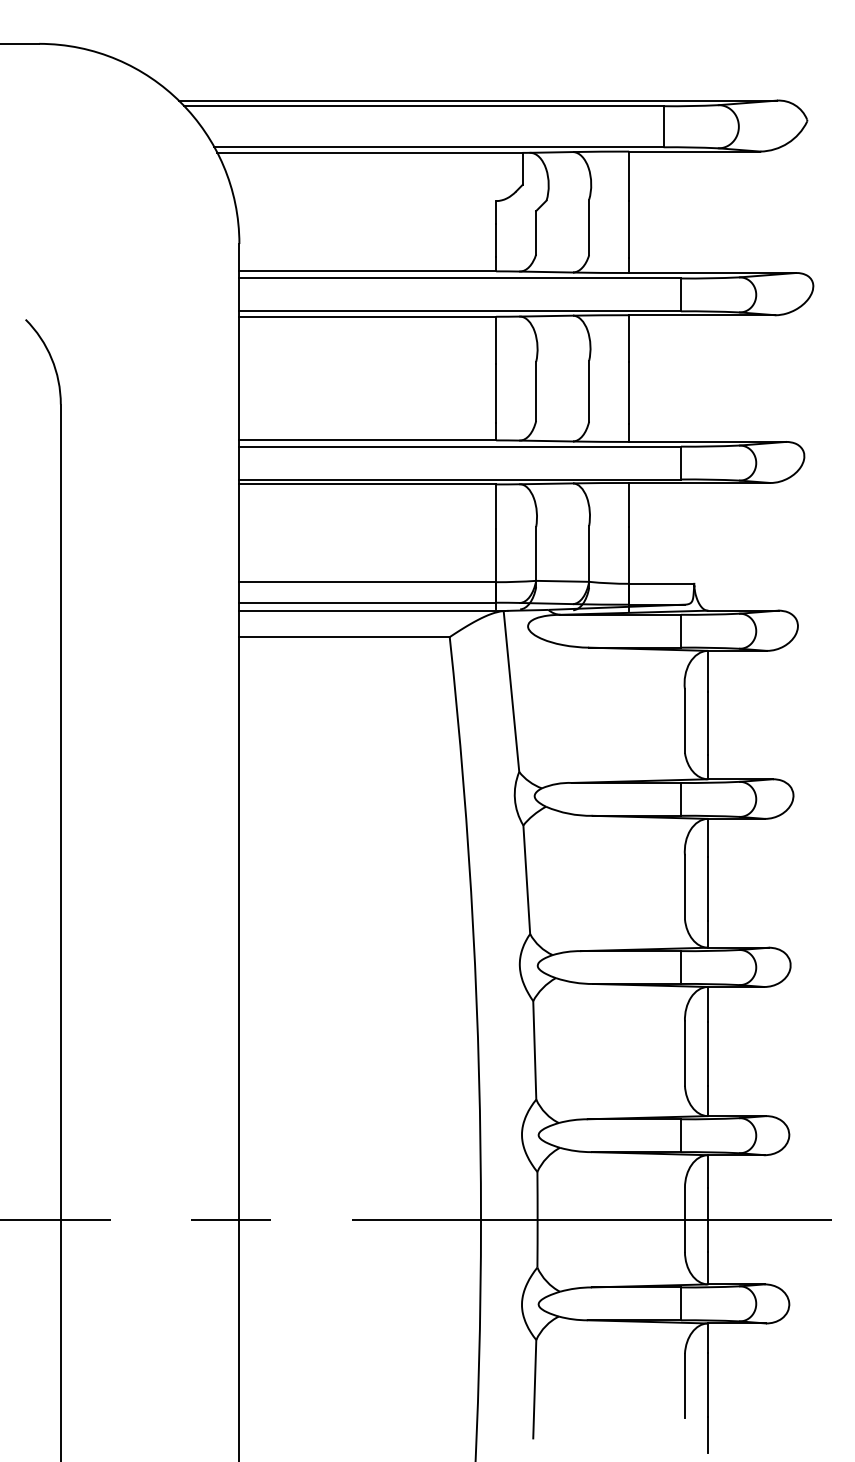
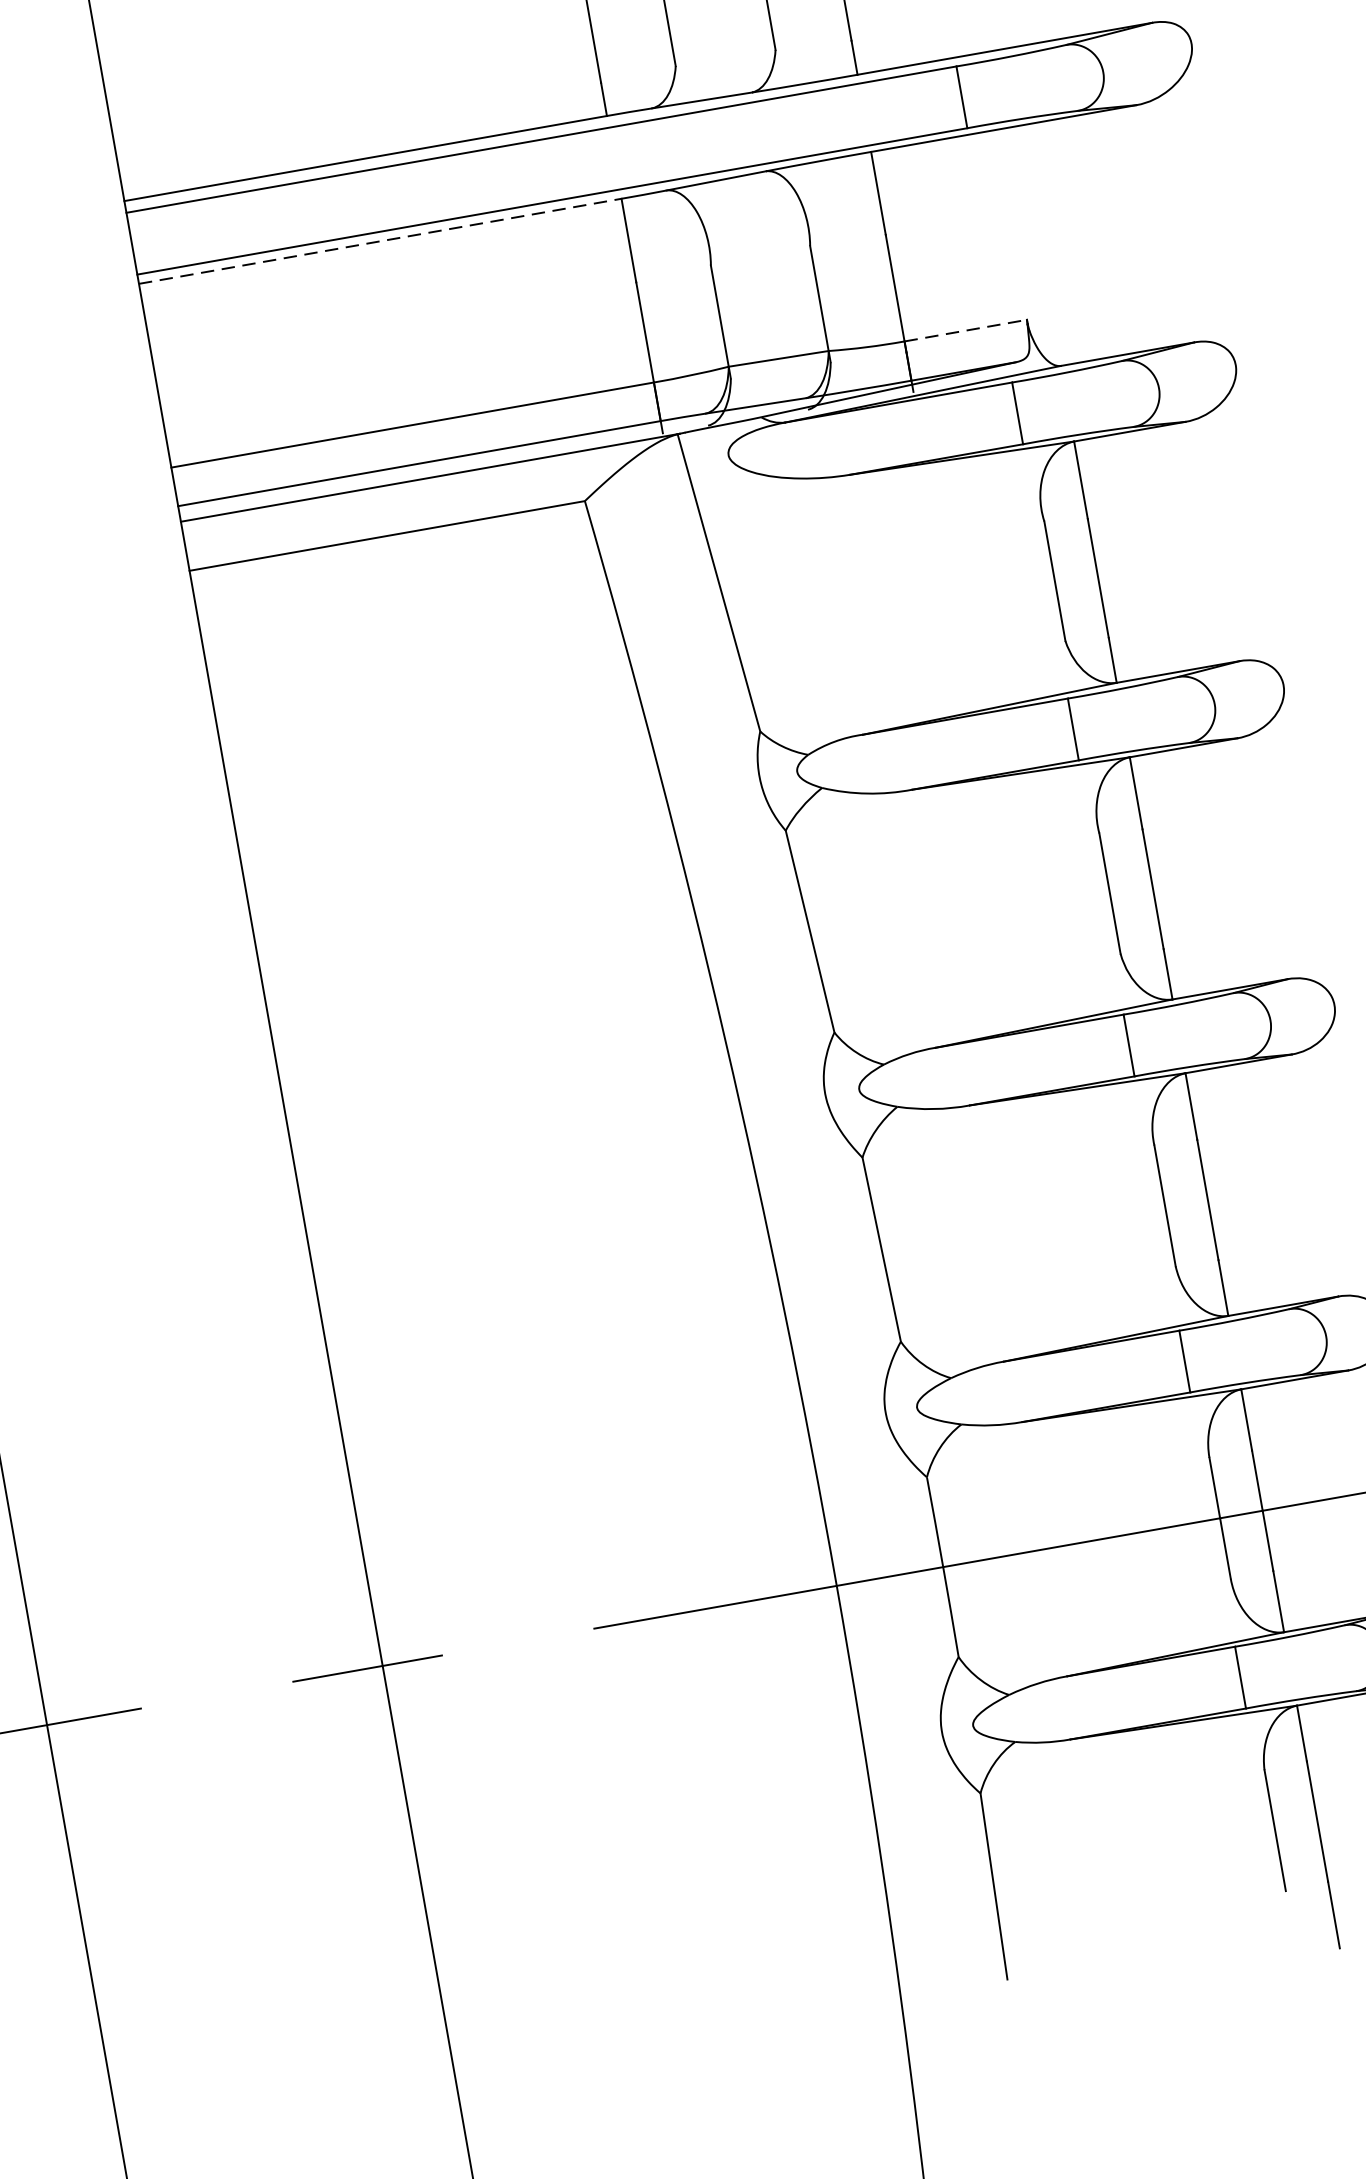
line: (368, 484) -> (381, 241), solid -> dashed
line: (661, 583) -> (965, 330), solid -> dashed

